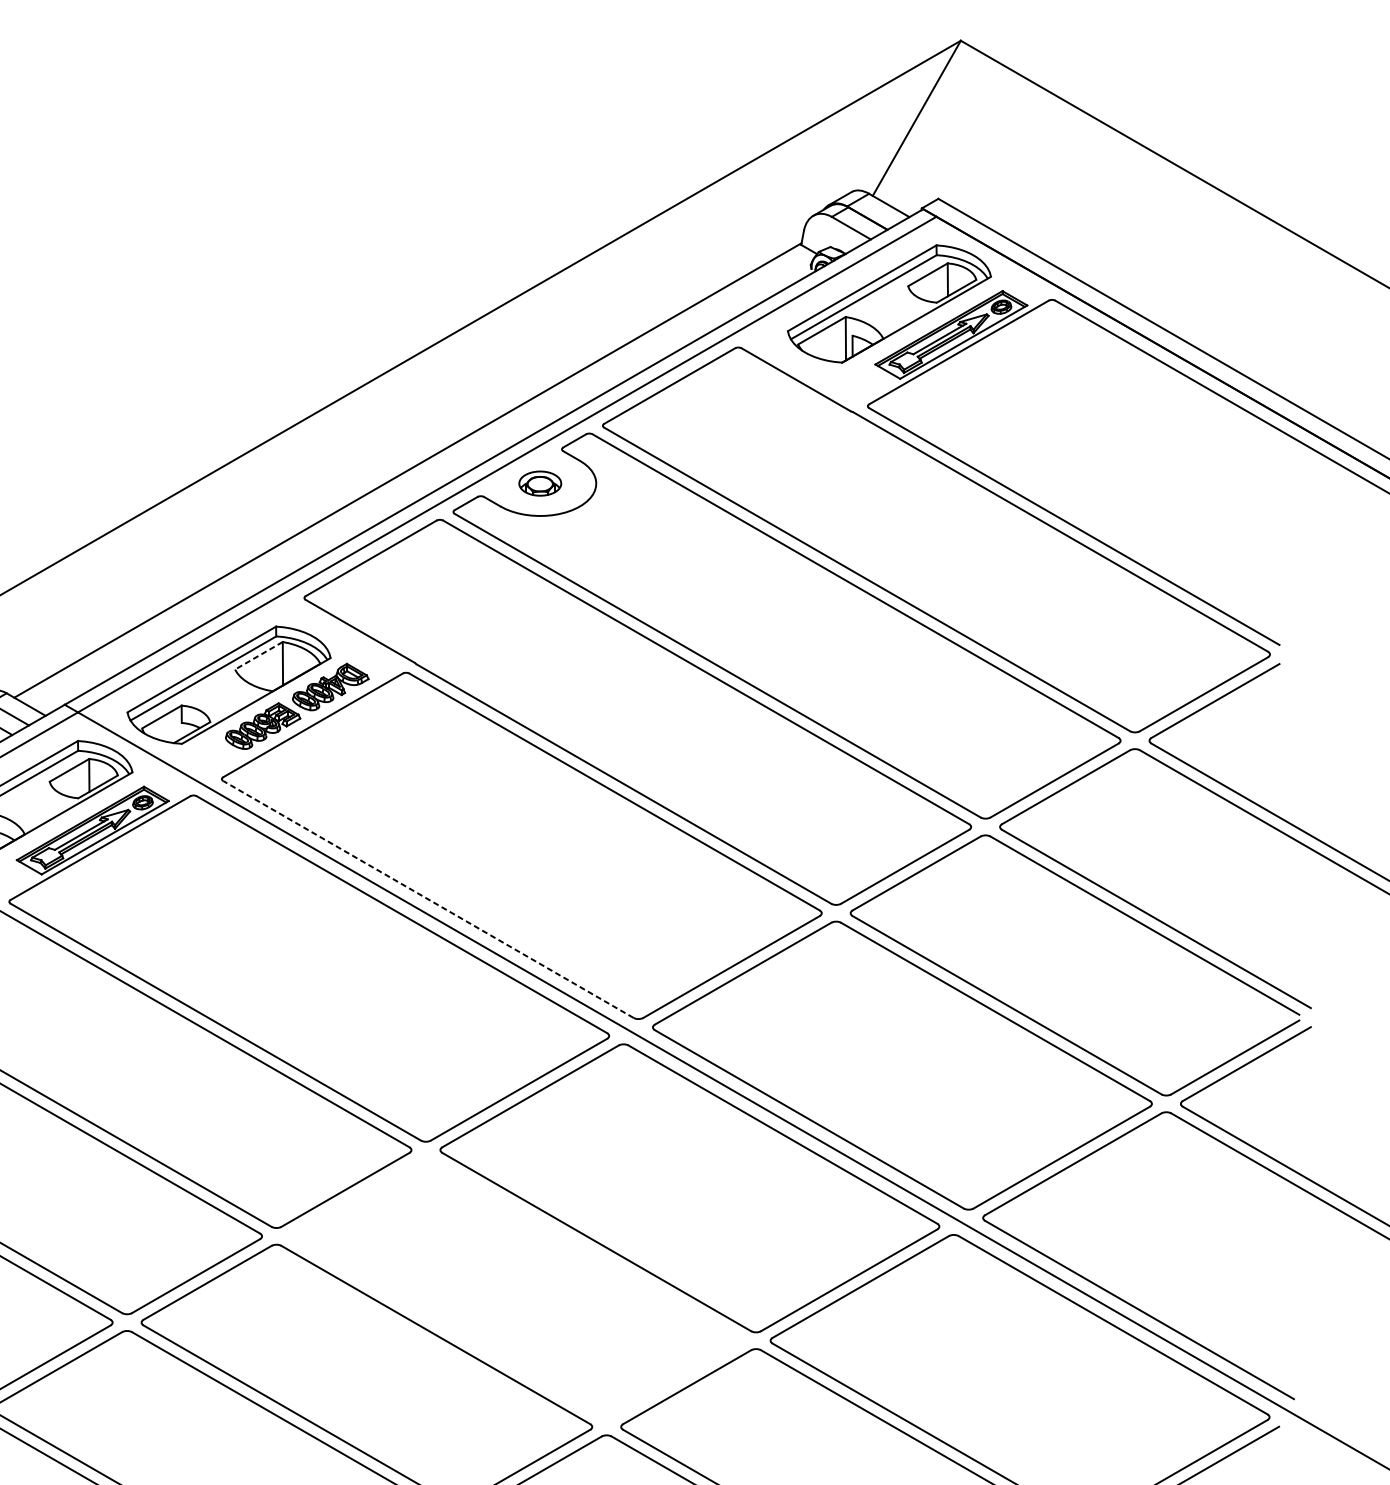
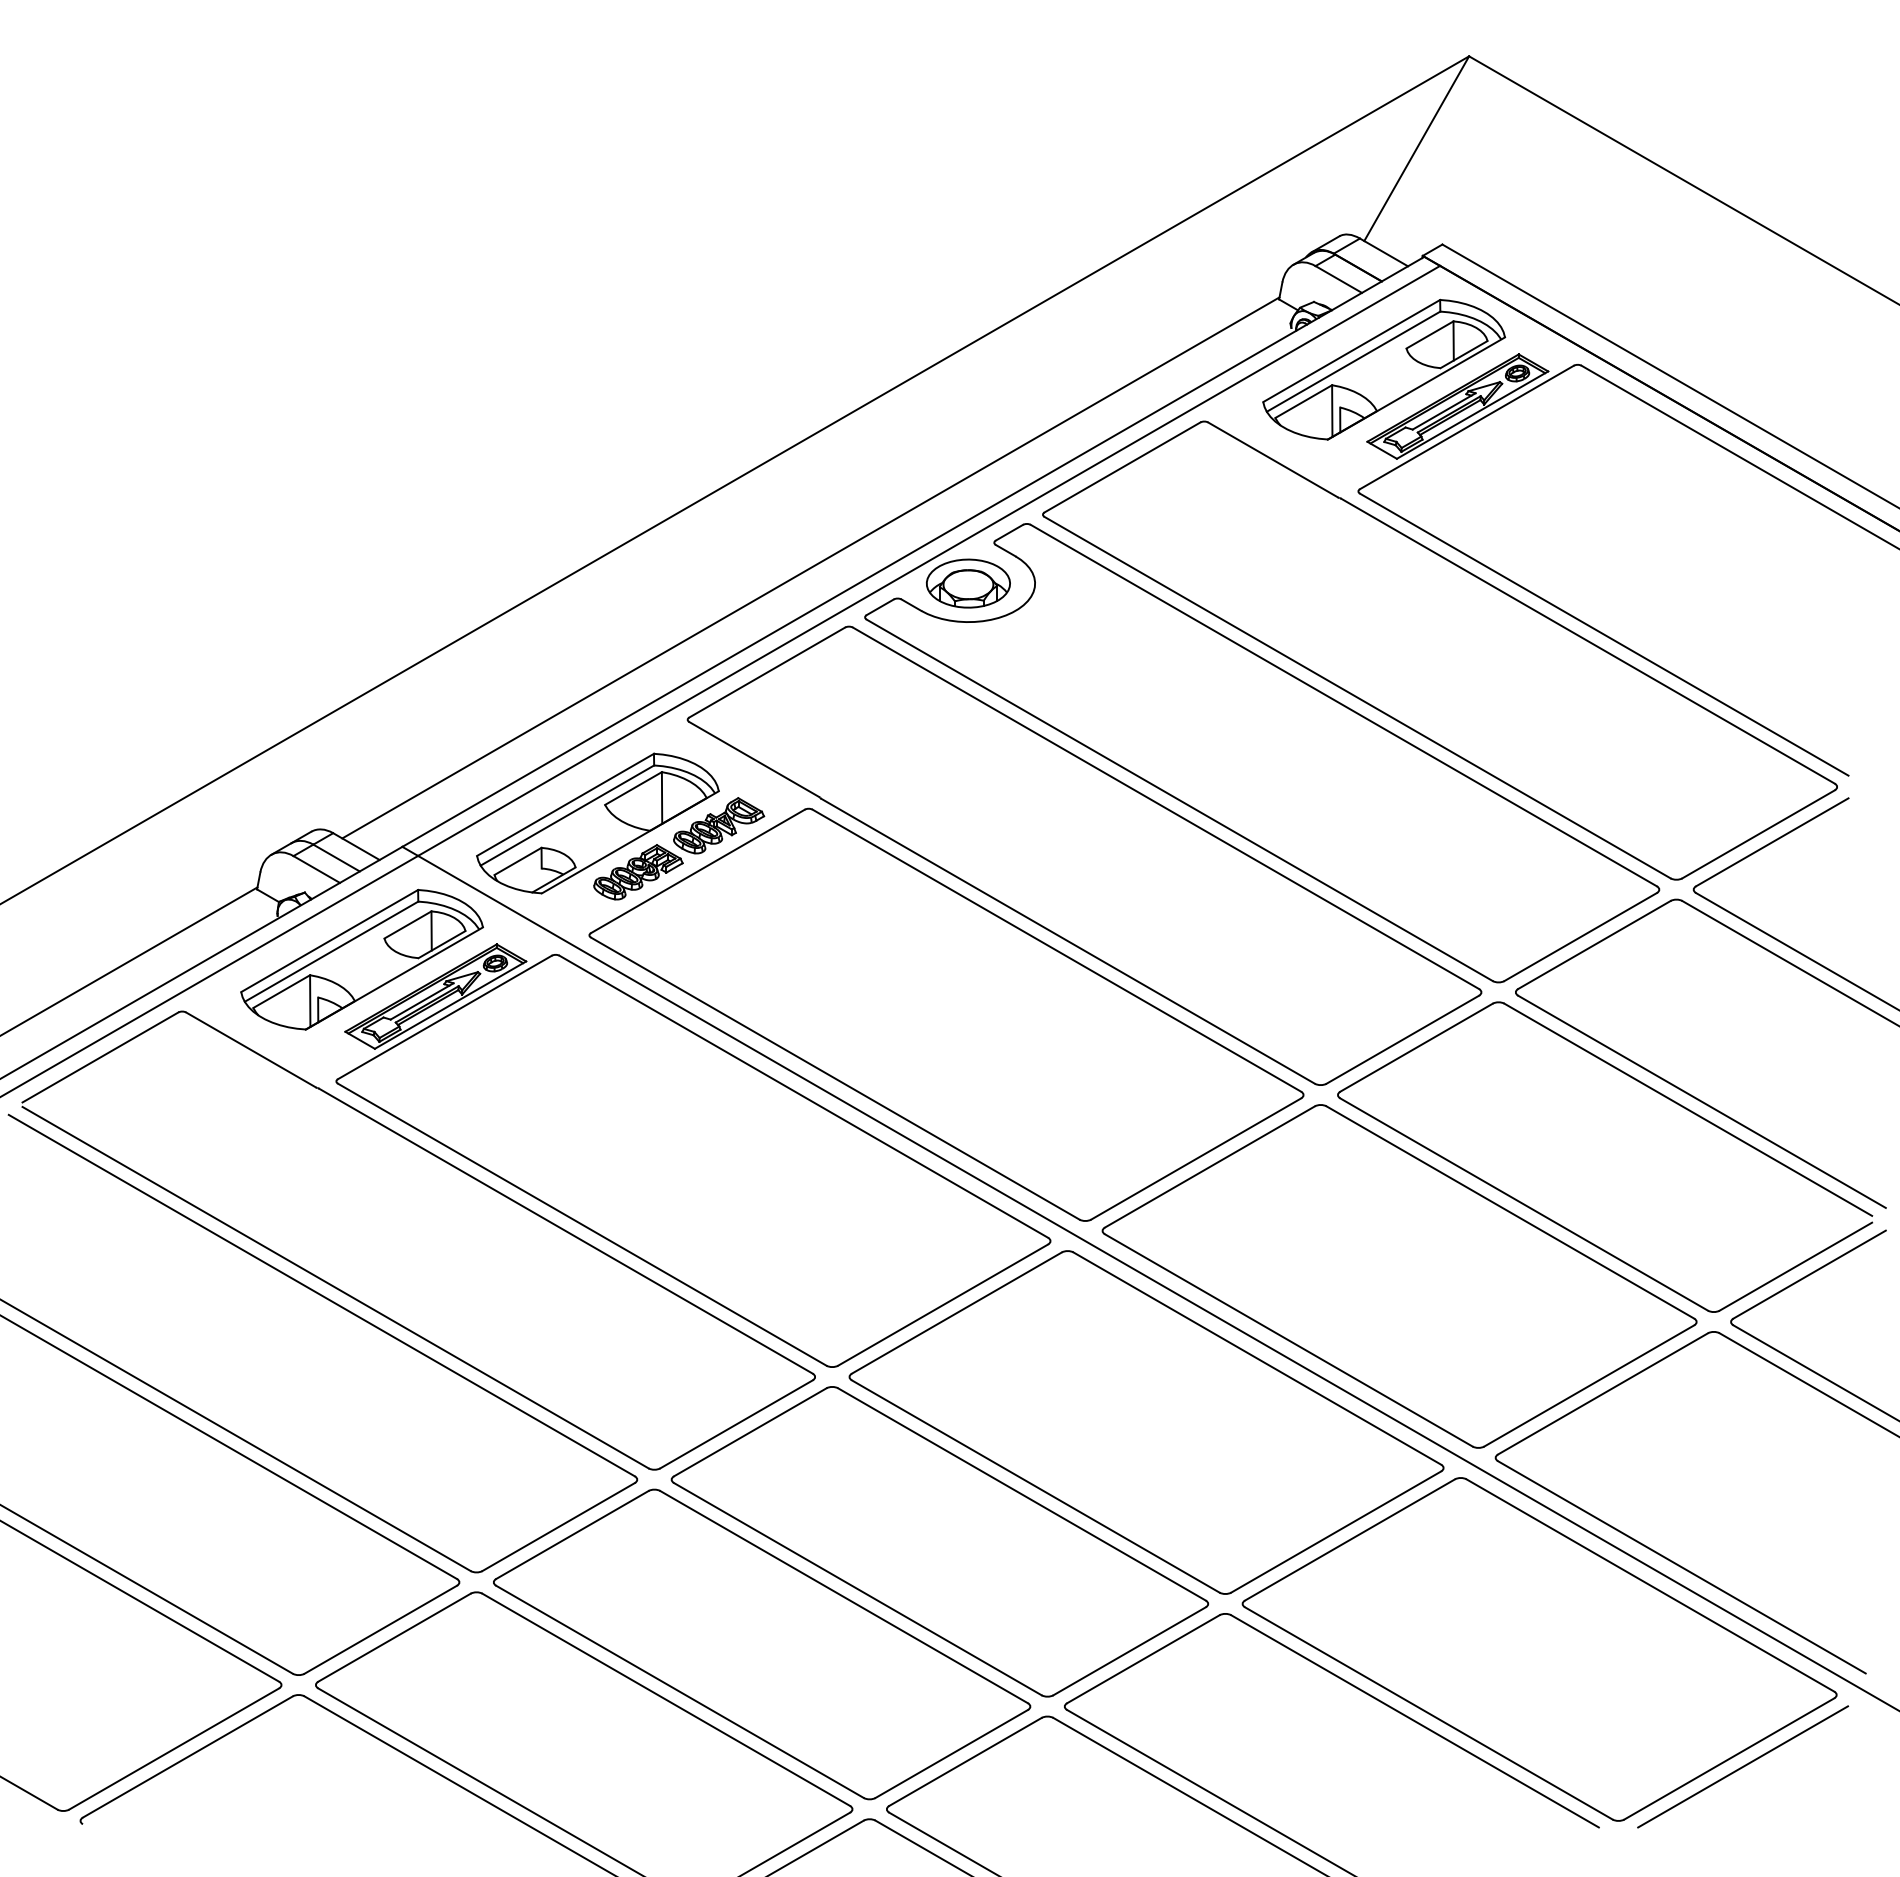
part: (540, 483) -> (968, 583), size x1.67
line: (258, 655) -> (633, 788), dashed -> solid
line: (427, 899) -> (834, 1078), dashed -> solid
part: (515, 1288) -> (939, 1541), added

